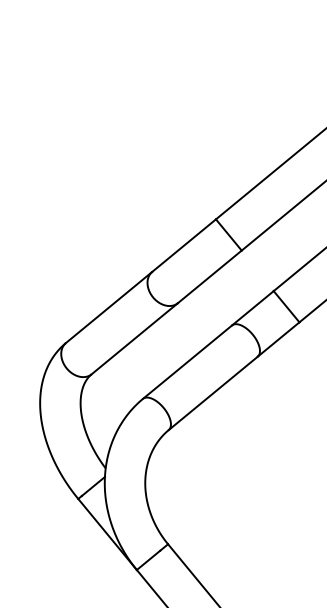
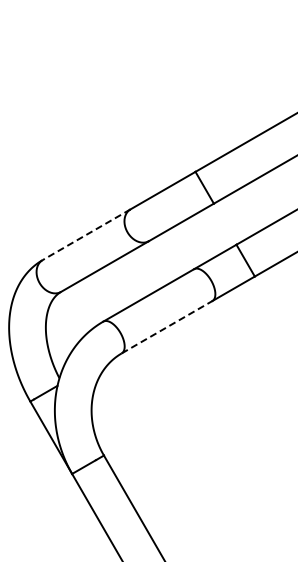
line: (108, 307) -> (86, 234), solid -> dashed
line: (213, 392) -> (167, 326), solid -> dashed

